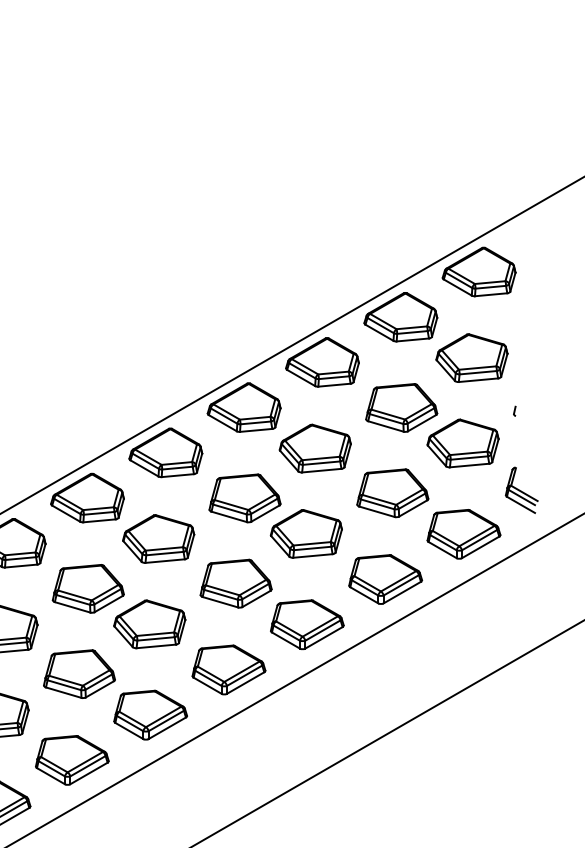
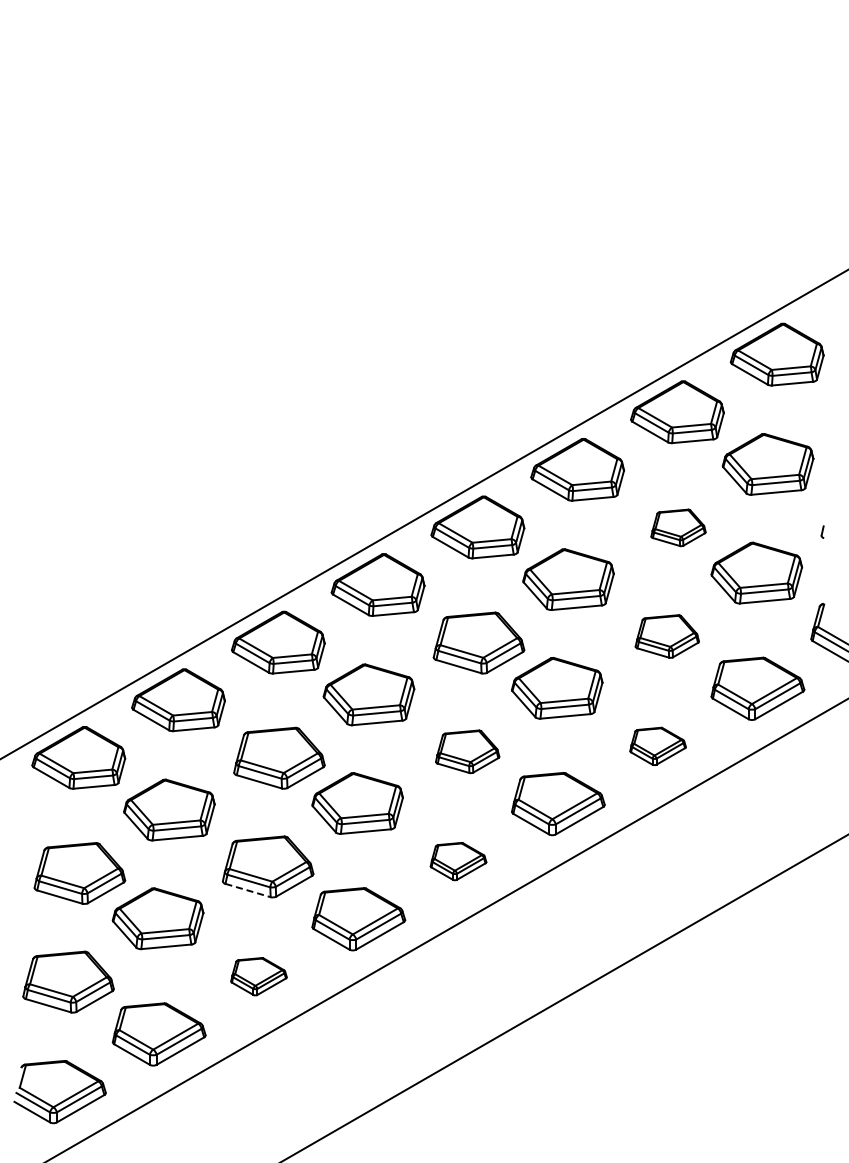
part: (401, 407) -> (678, 527), size x0.6
part: (392, 493) -> (667, 636), size x0.7
part: (385, 579) -> (657, 746), size x0.6
part: (235, 583) -> (467, 751), size x0.7
part: (228, 669) -> (458, 861), size x0.6
line: (64, 692) -> (248, 890), solid -> dashed
part: (71, 760) -> (258, 976), size x0.6

